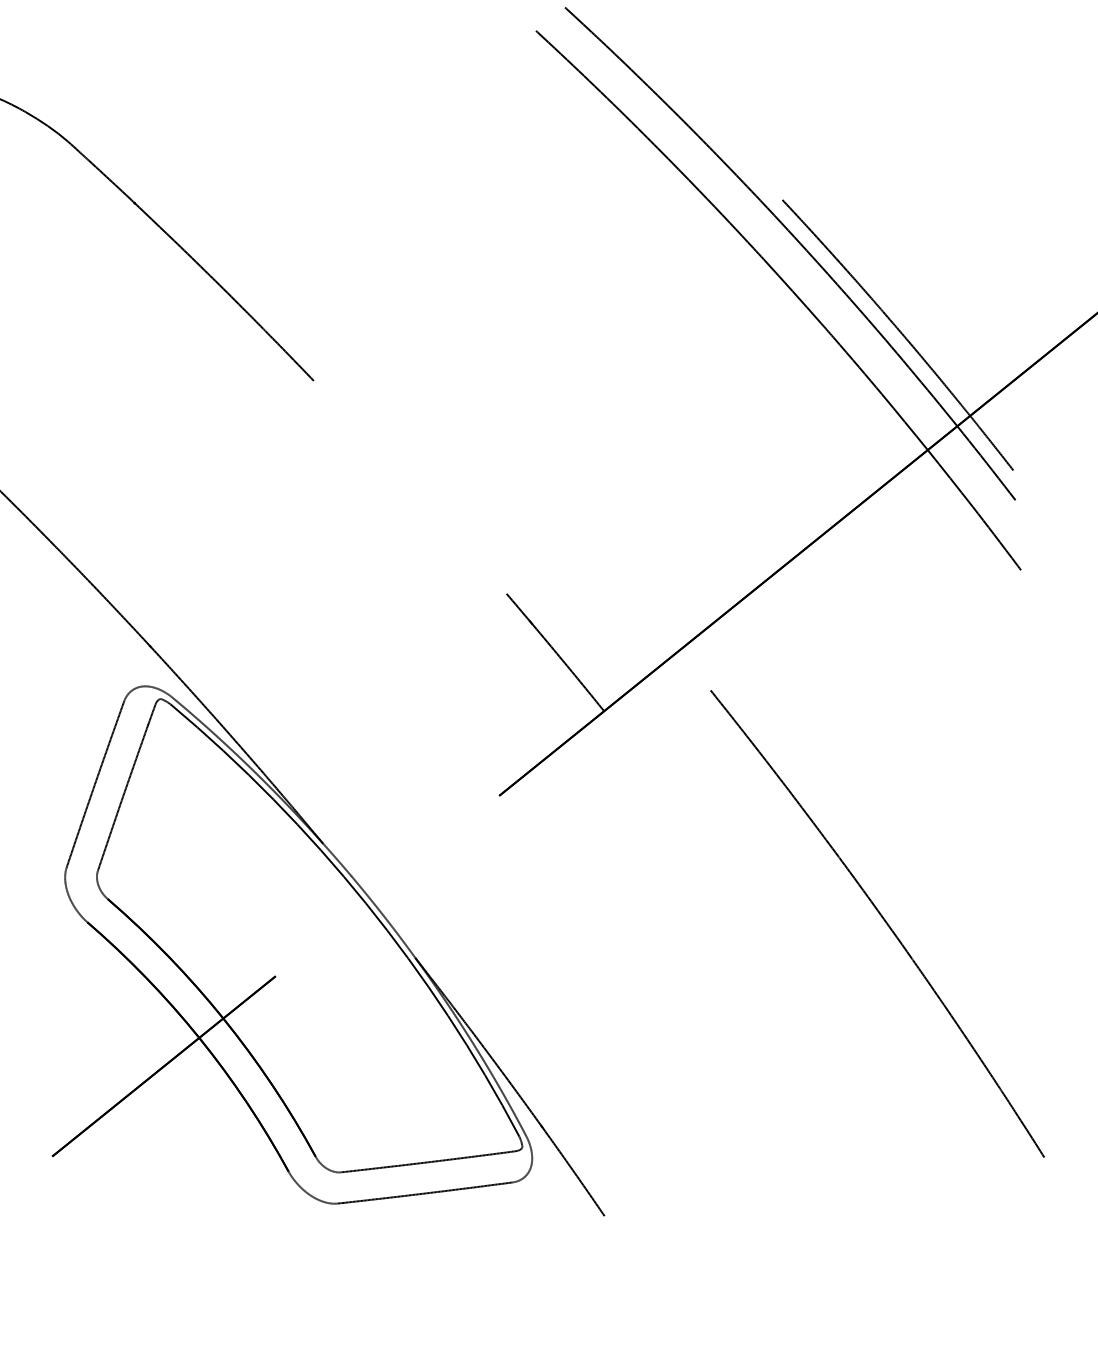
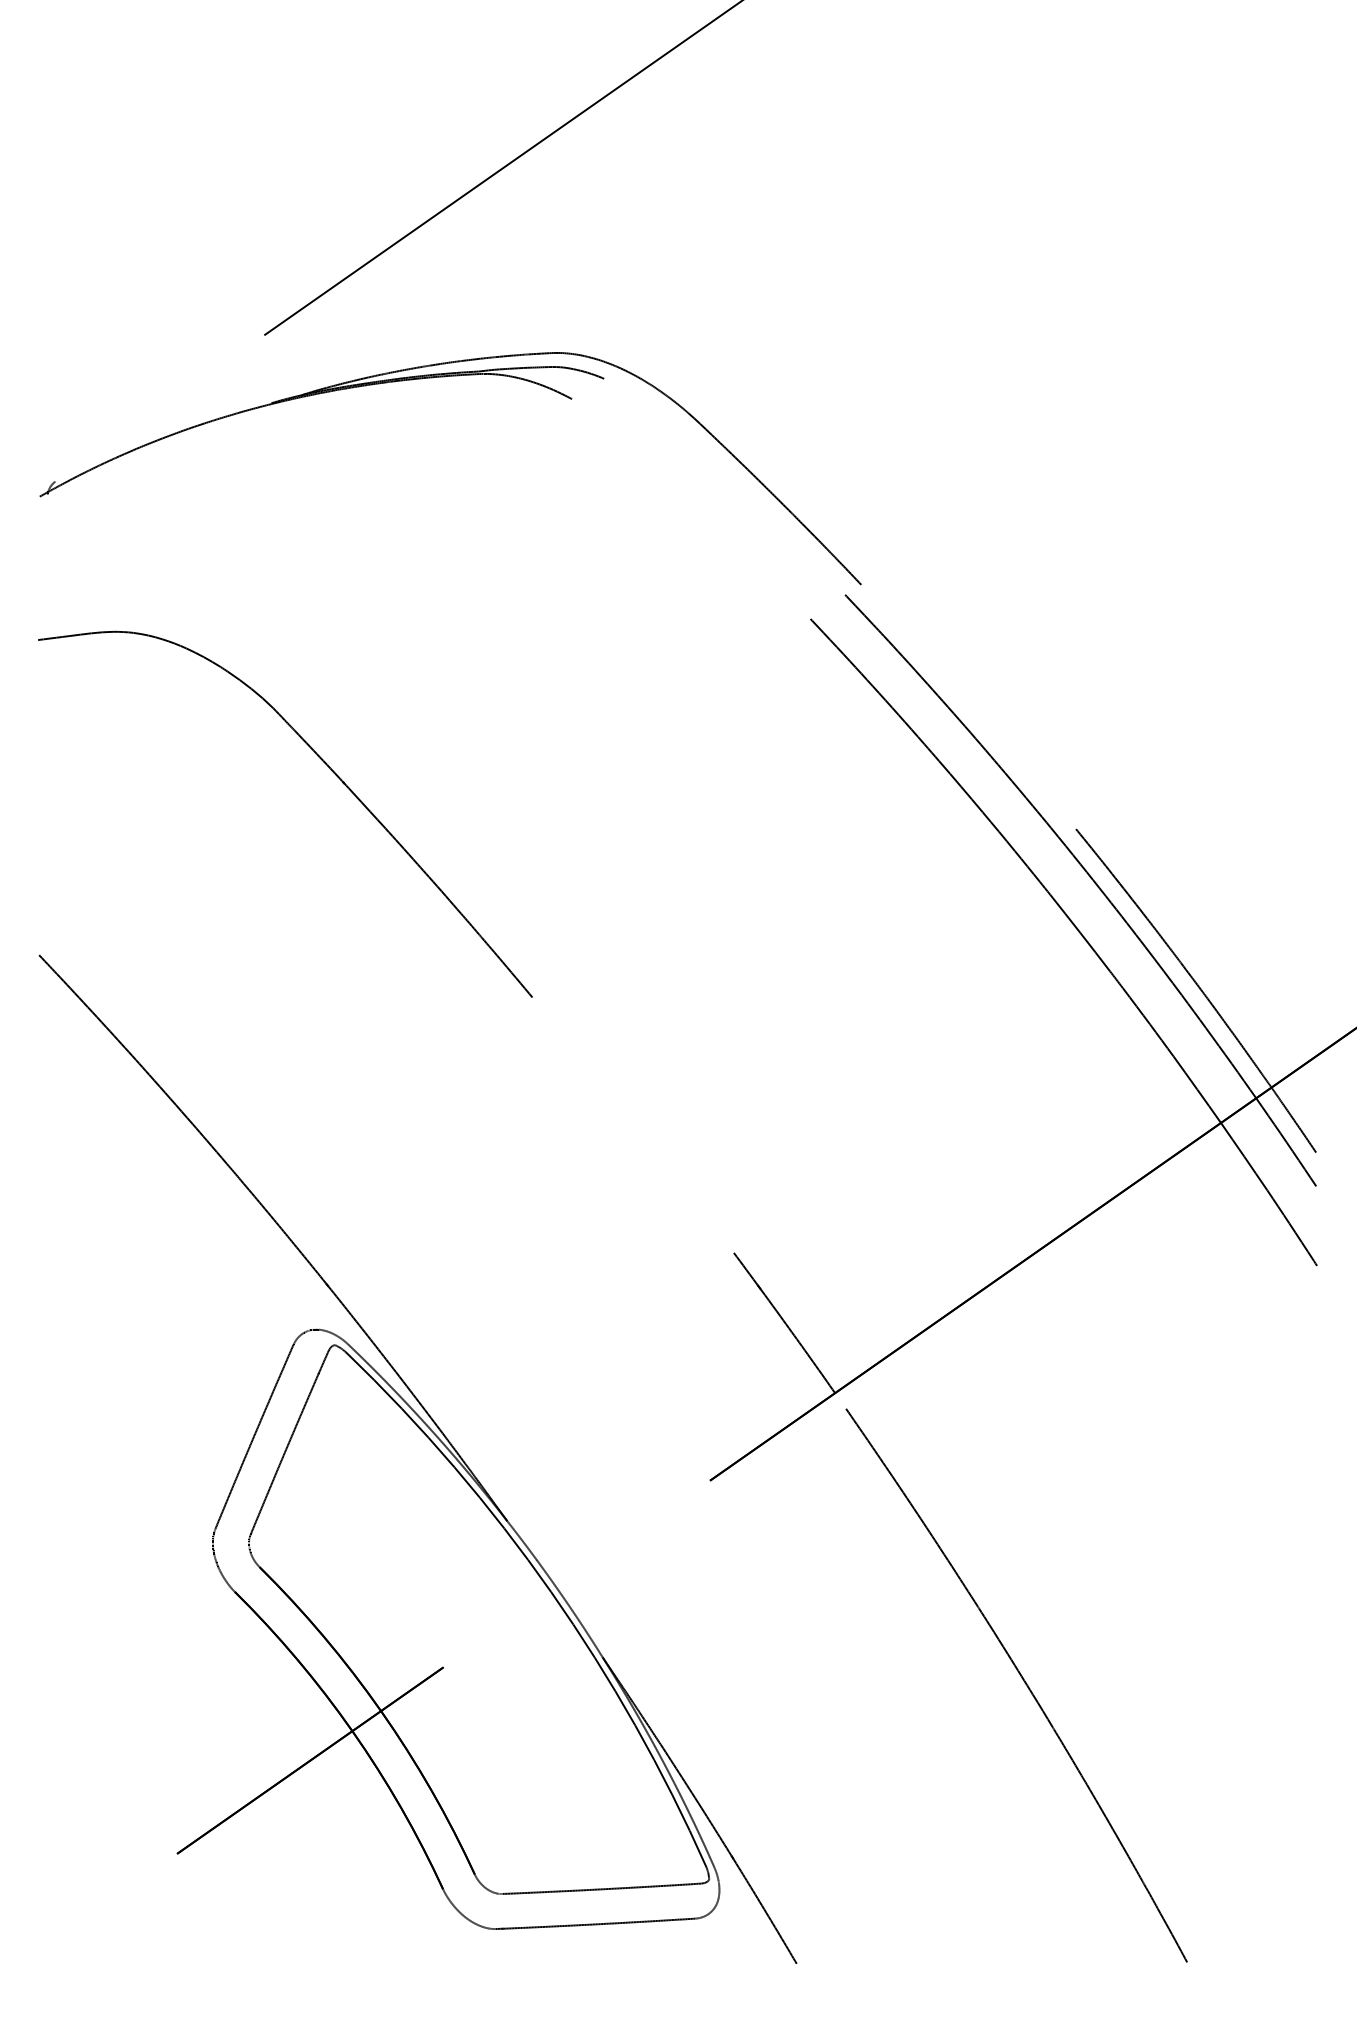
curve: (883, 919) -> (1023, 1681), moved

